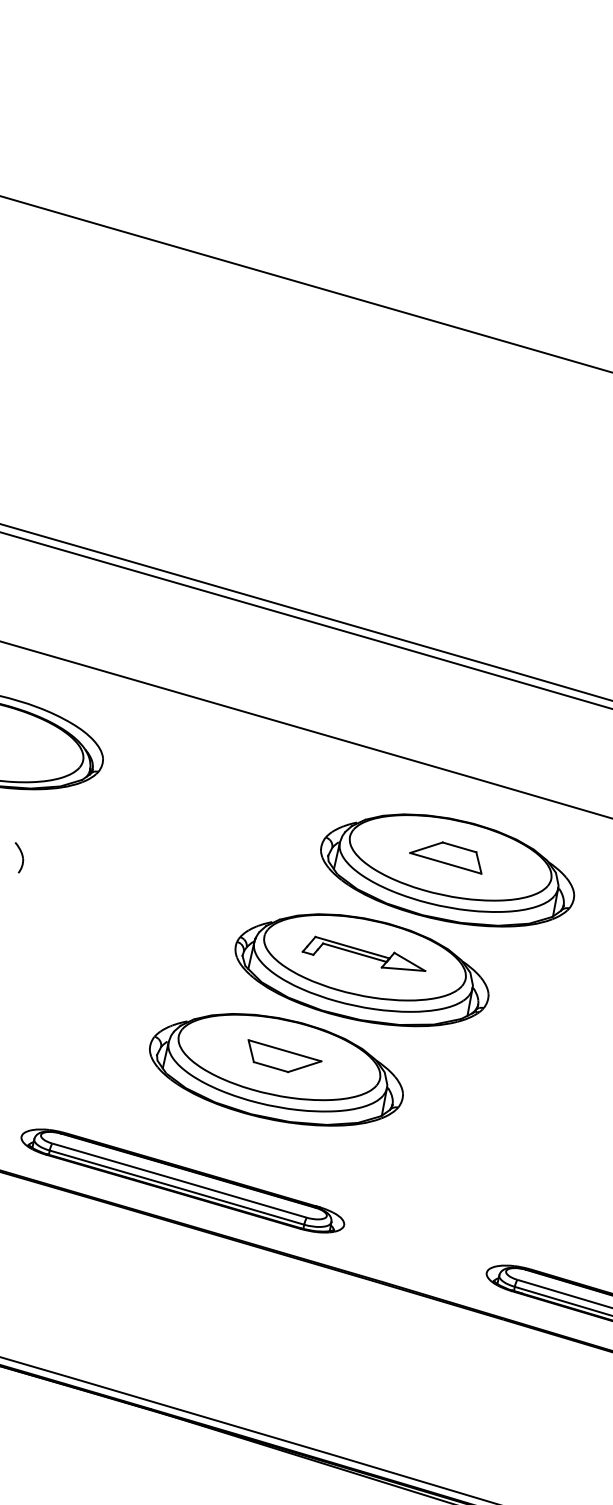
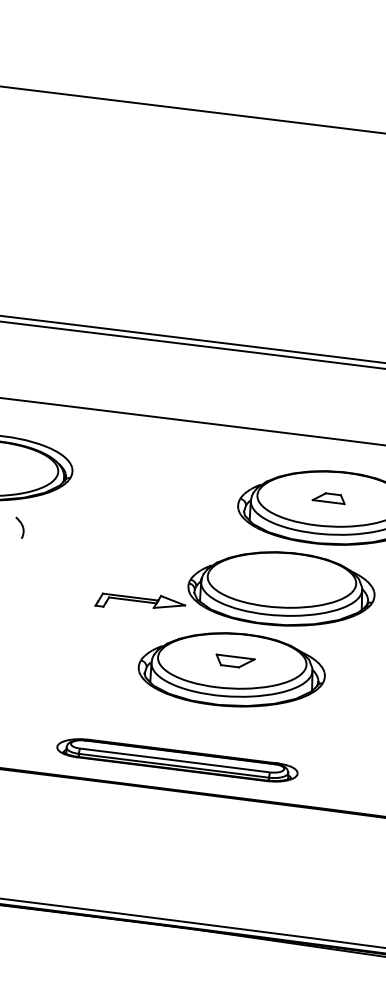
part: (19, 857) -> (20, 527), moved
part: (445, 857) -> (327, 499), size x0.6
part: (363, 953) -> (139, 600), moved
part: (284, 1056) -> (235, 659), size x0.7

